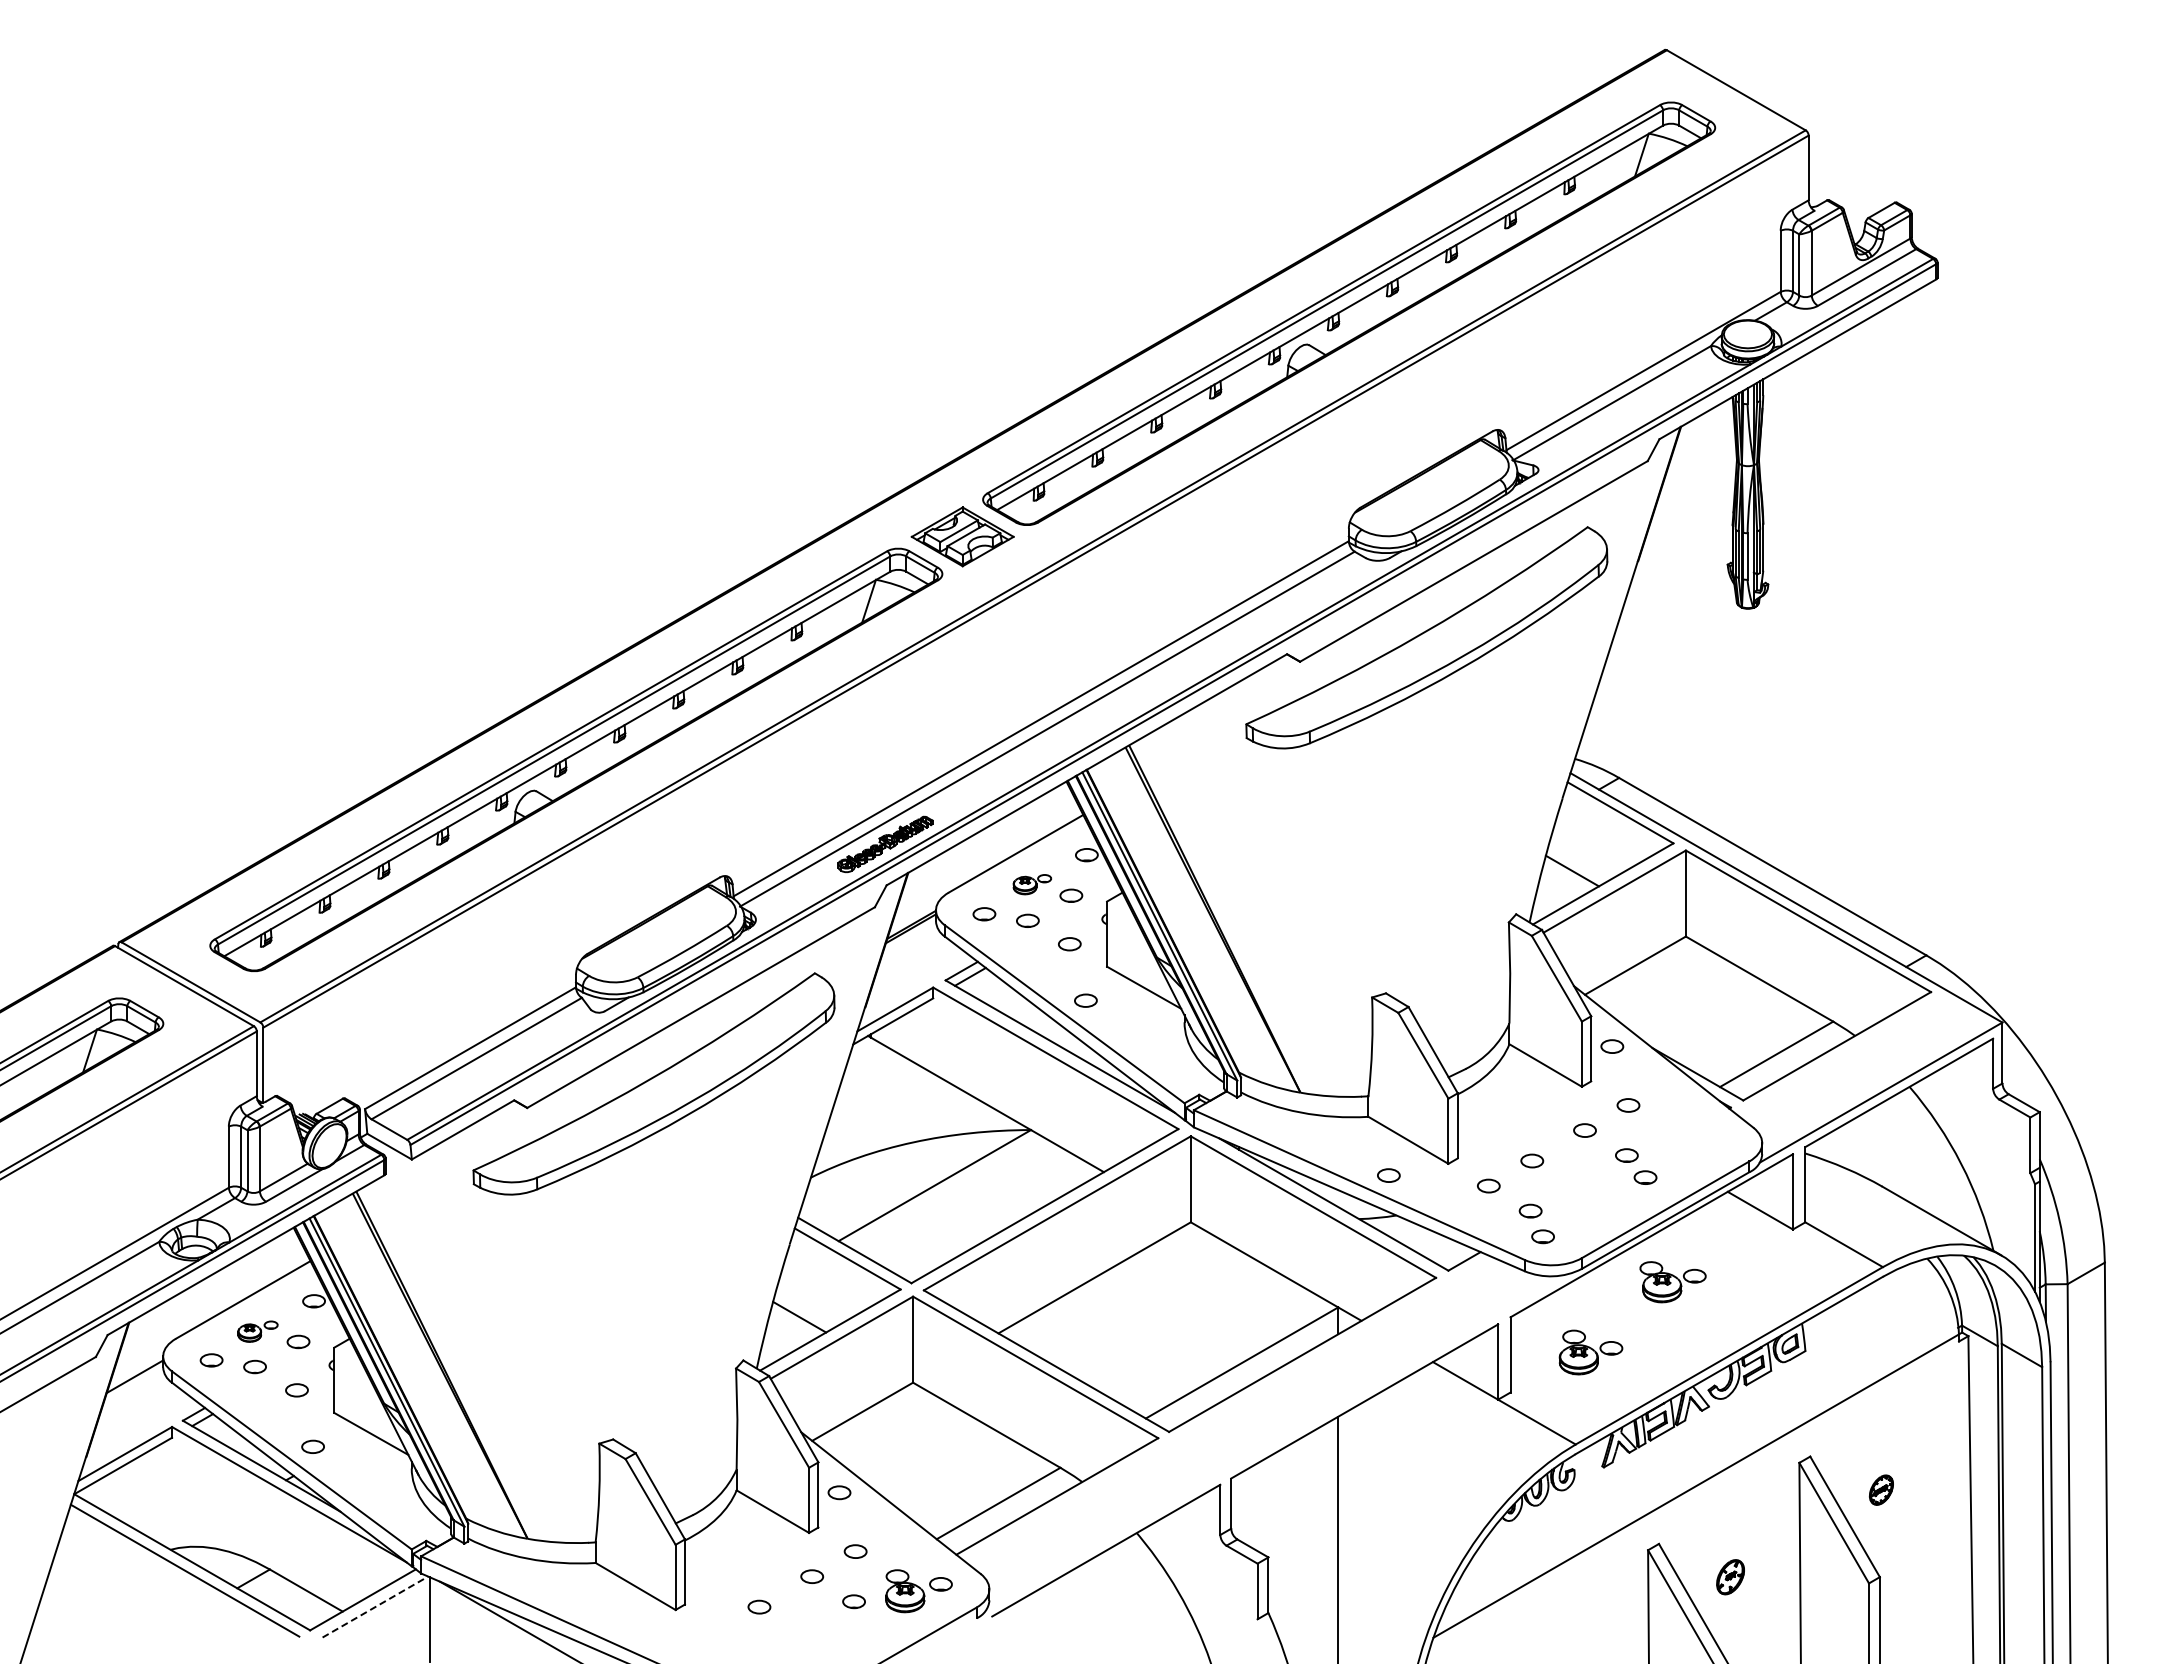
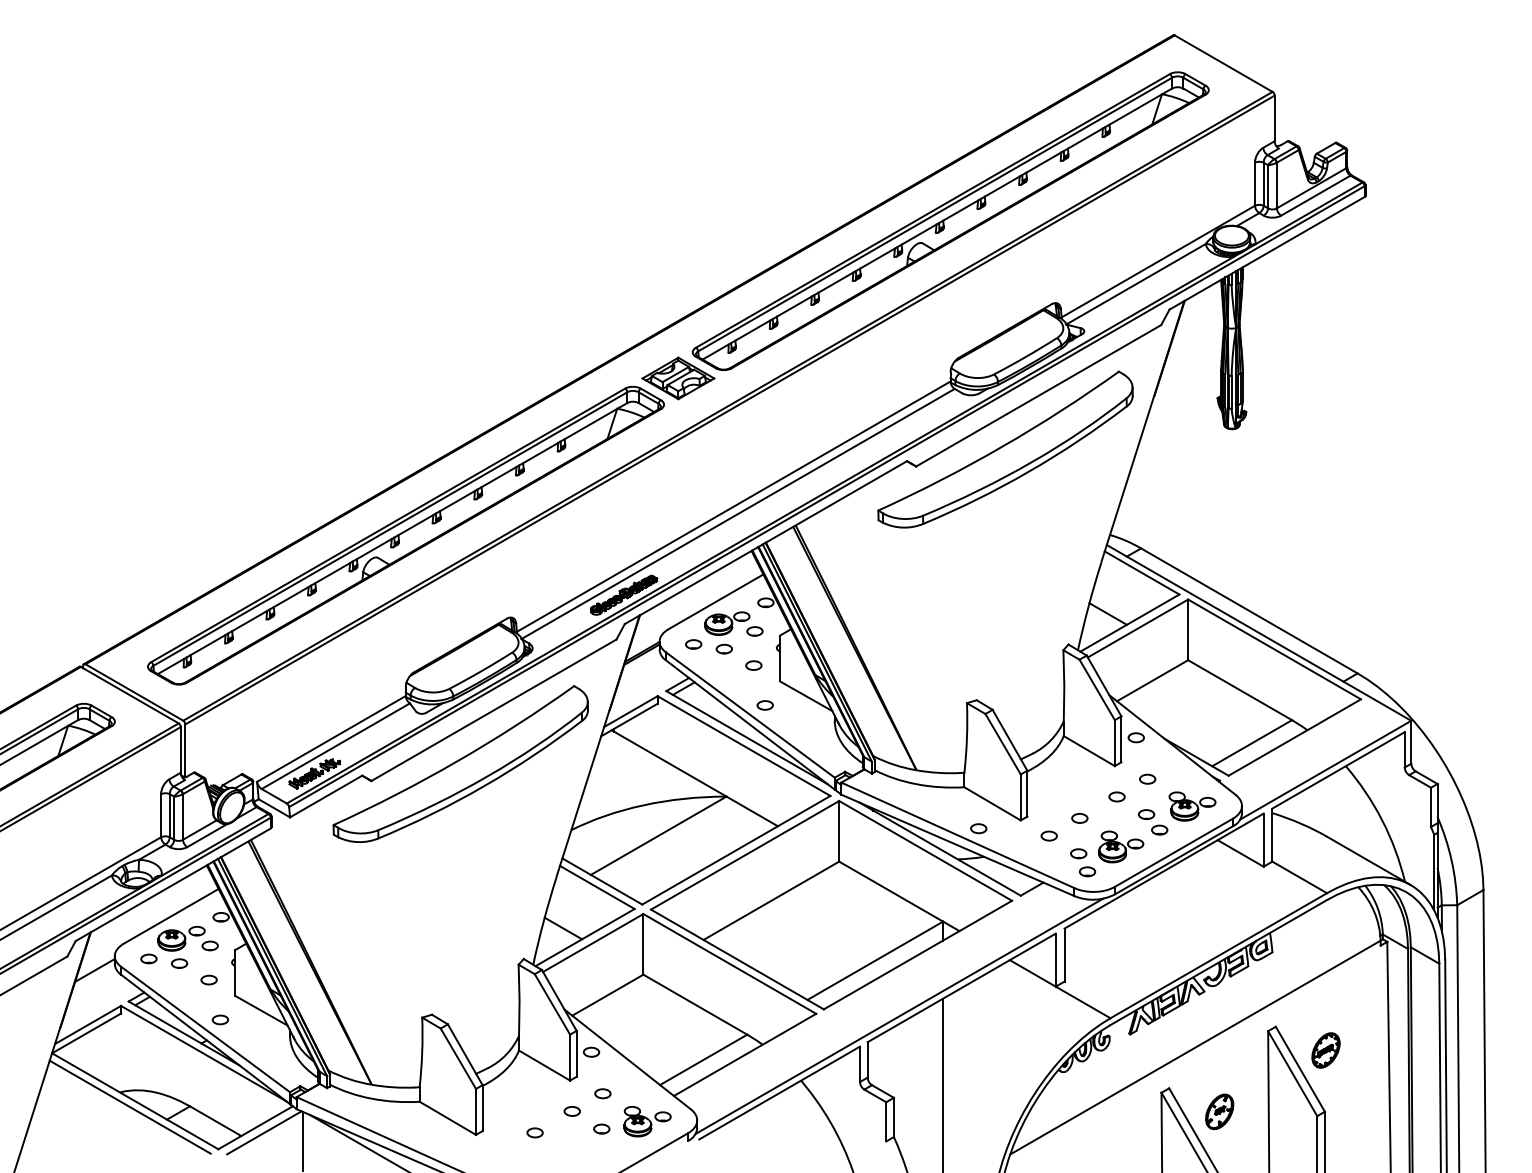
part: (1032, 884) -> (727, 623), size x1.67
part: (446, 1097) -> (314, 773), added
part: (1672, 1282) -> (1192, 806), moved
part: (257, 1331) -> (181, 938), size x1.67
part: (1590, 1352) -> (1120, 846), moved
line: (1276, 1441) -> (899, 1016), added
part: (1881, 1489) -> (1326, 1049), size x1.67
part: (1730, 1576) -> (1219, 1111), size x1.43
line: (375, 1607) -> (264, 1133), dashed -> solid

